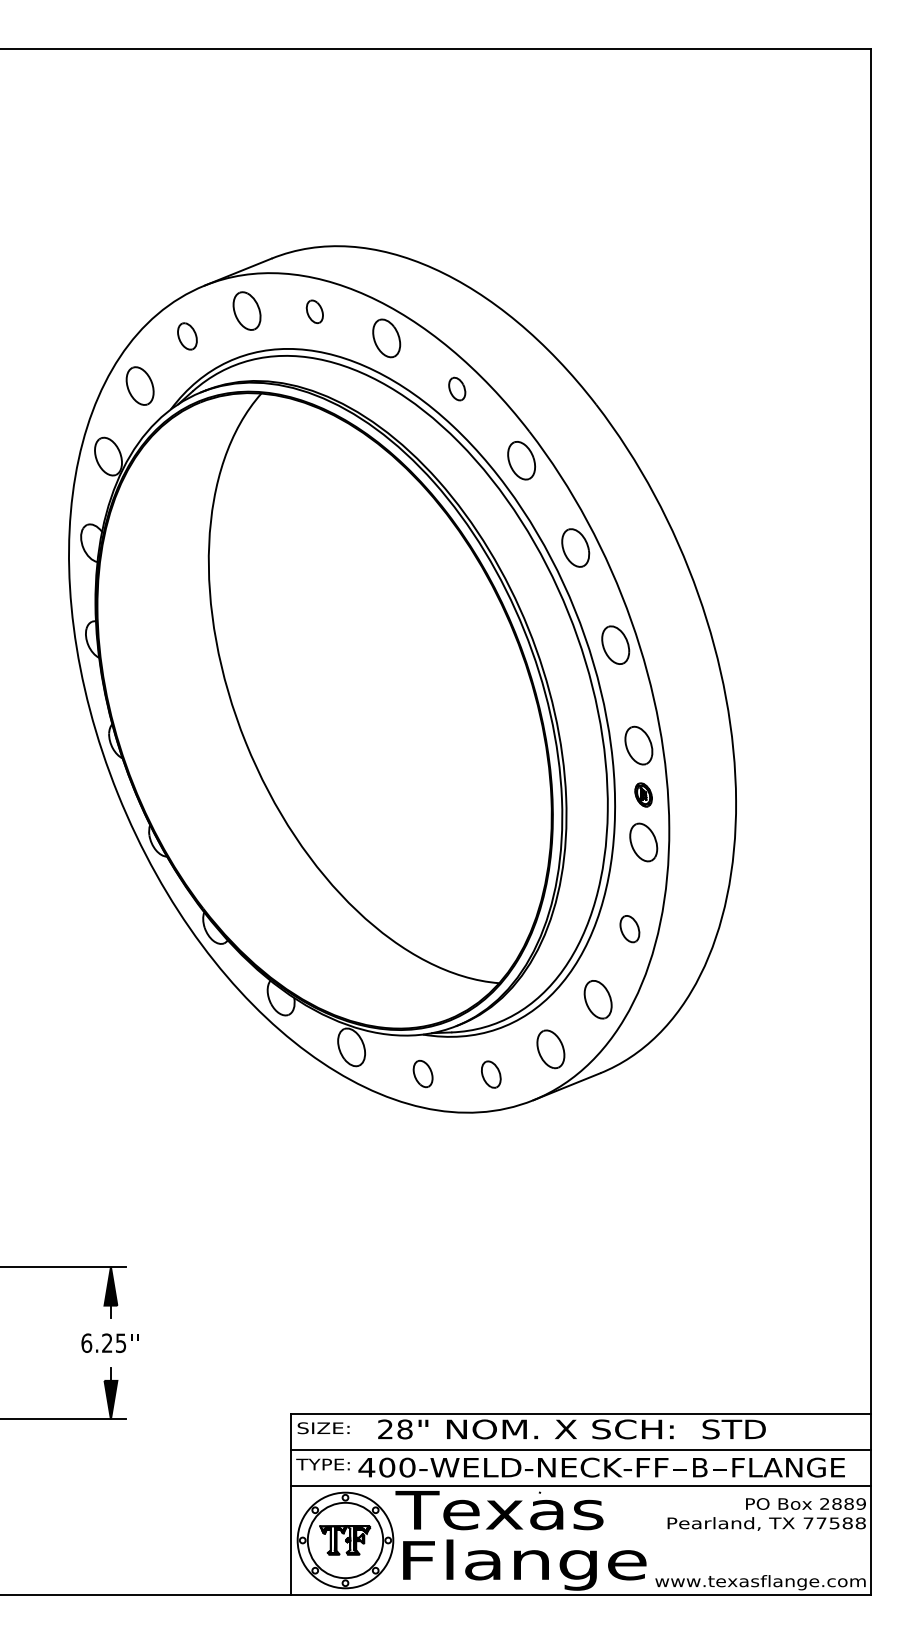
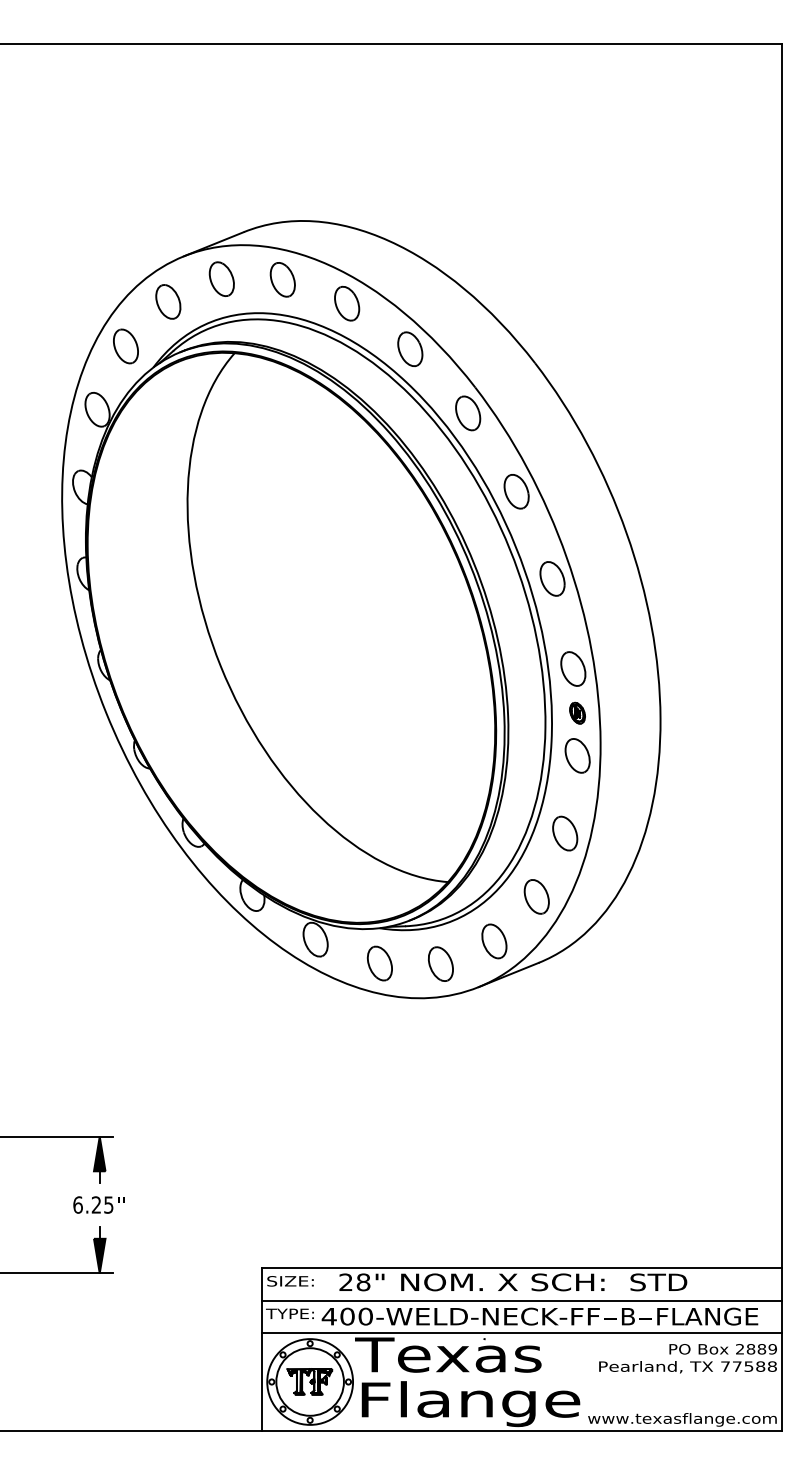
part: (314, 311) -> (282, 279), size x1.67
part: (187, 335) -> (168, 301), size x1.43
part: (457, 388) -> (410, 348), size x1.67
part: (630, 929) -> (565, 833), size x1.43
part: (422, 1073) -> (379, 963), size x1.43
part: (490, 1073) -> (440, 963), size x1.43

